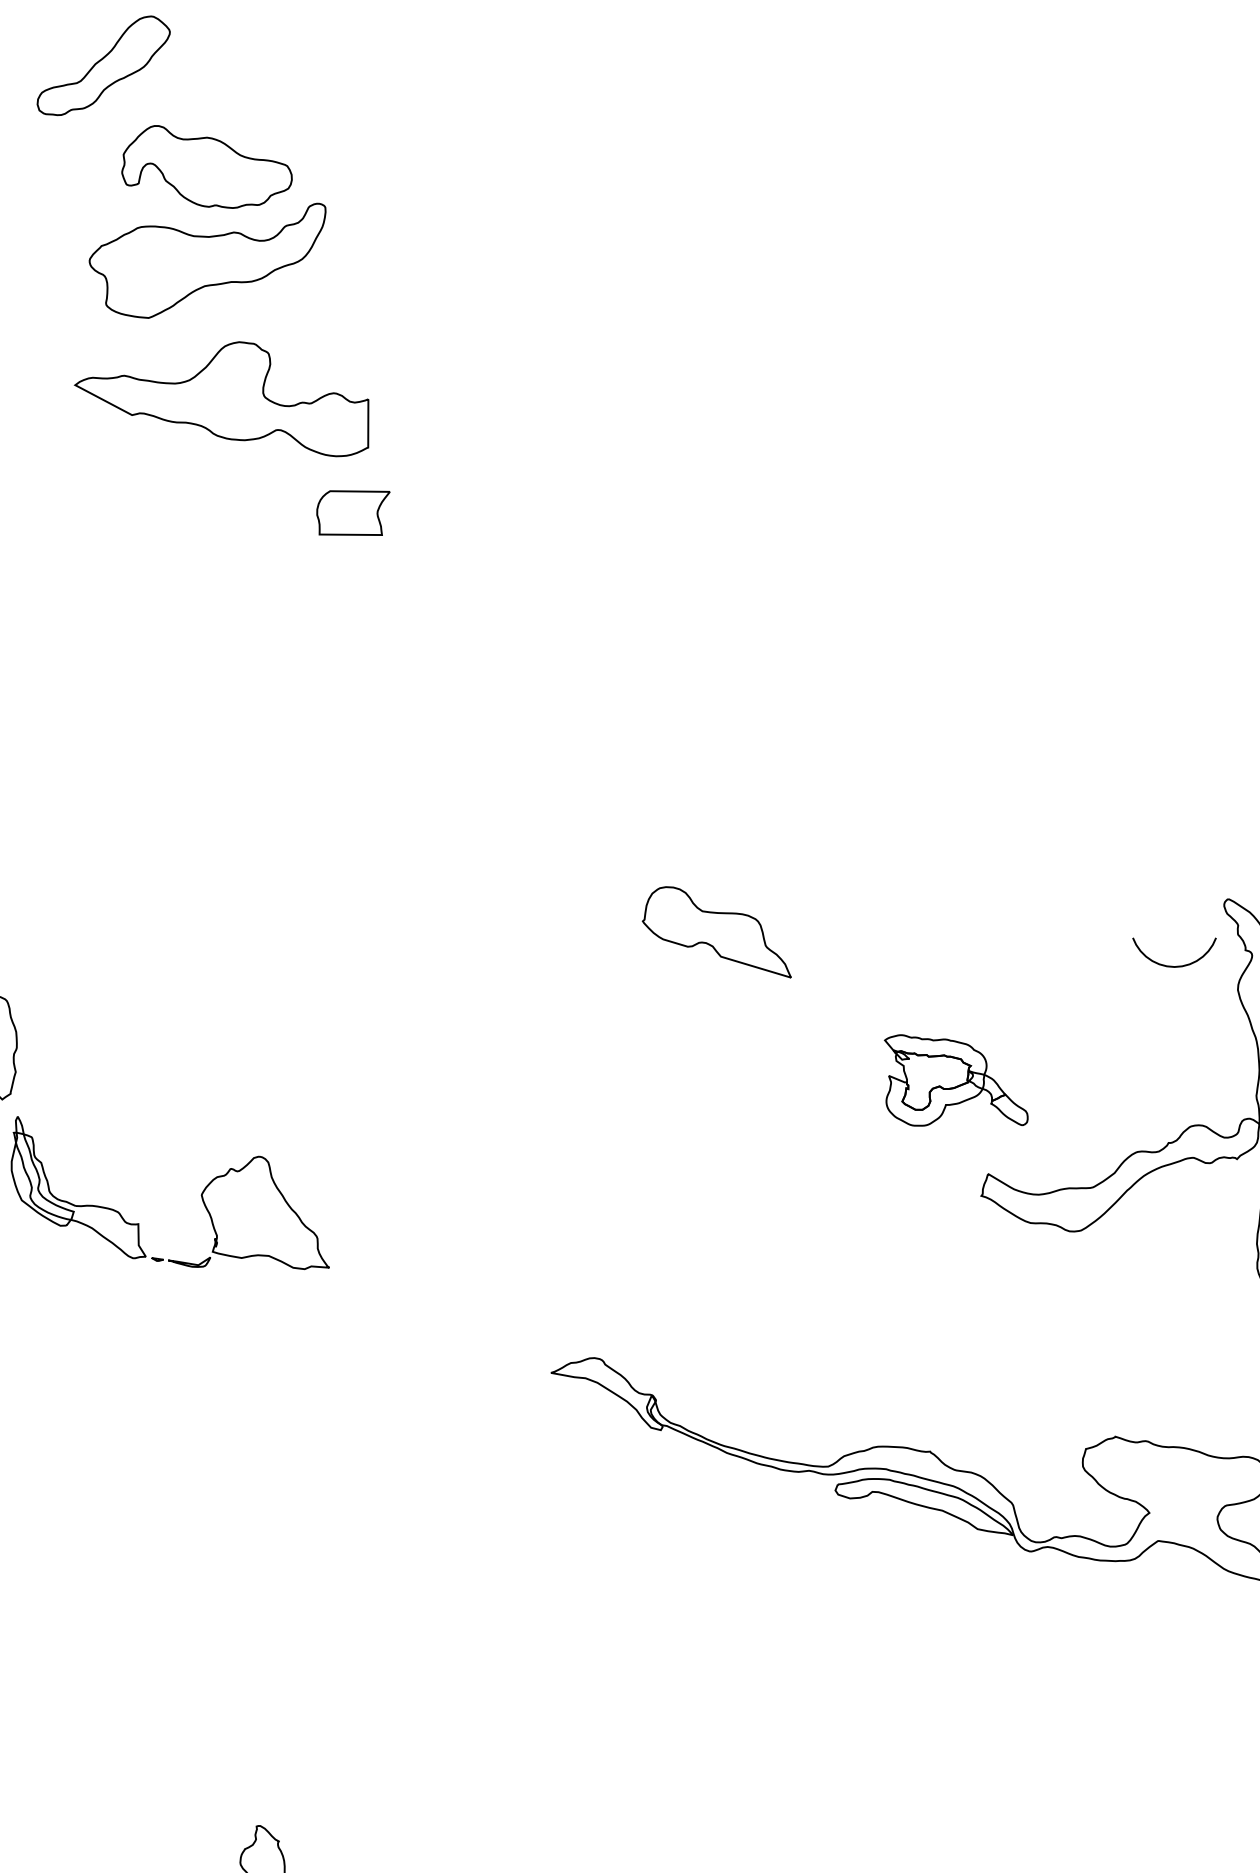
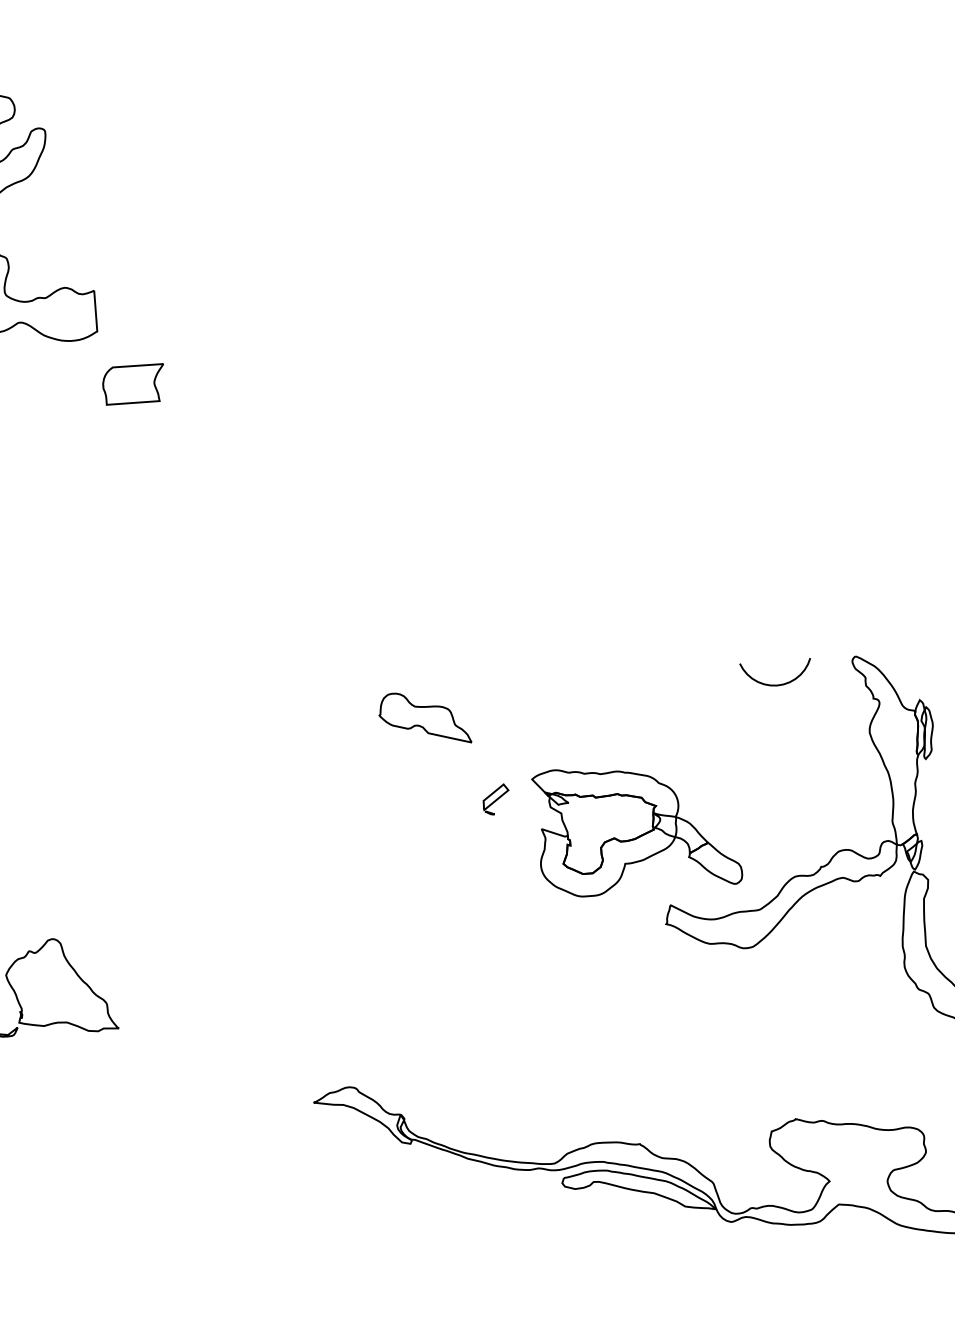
part: (353, 512) -> (134, 383), moved
part: (716, 932) -> (424, 718), size x0.71
curve: (1172, 965) -> (775, 684), moved
part: (793, 1033) -> (496, 799), added
part: (956, 1080) -> (637, 828), size x1.67

